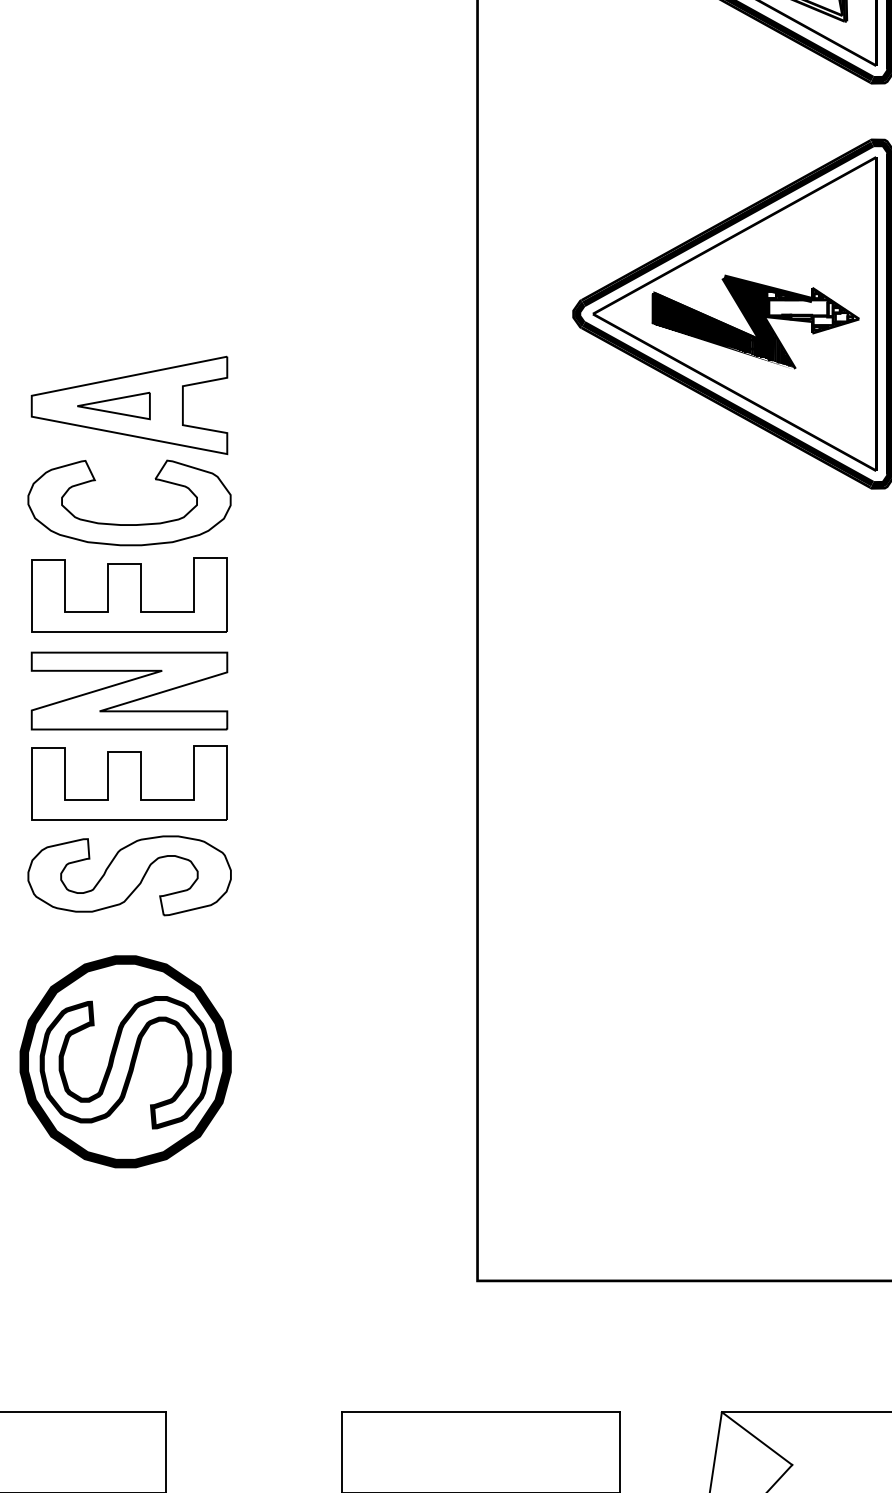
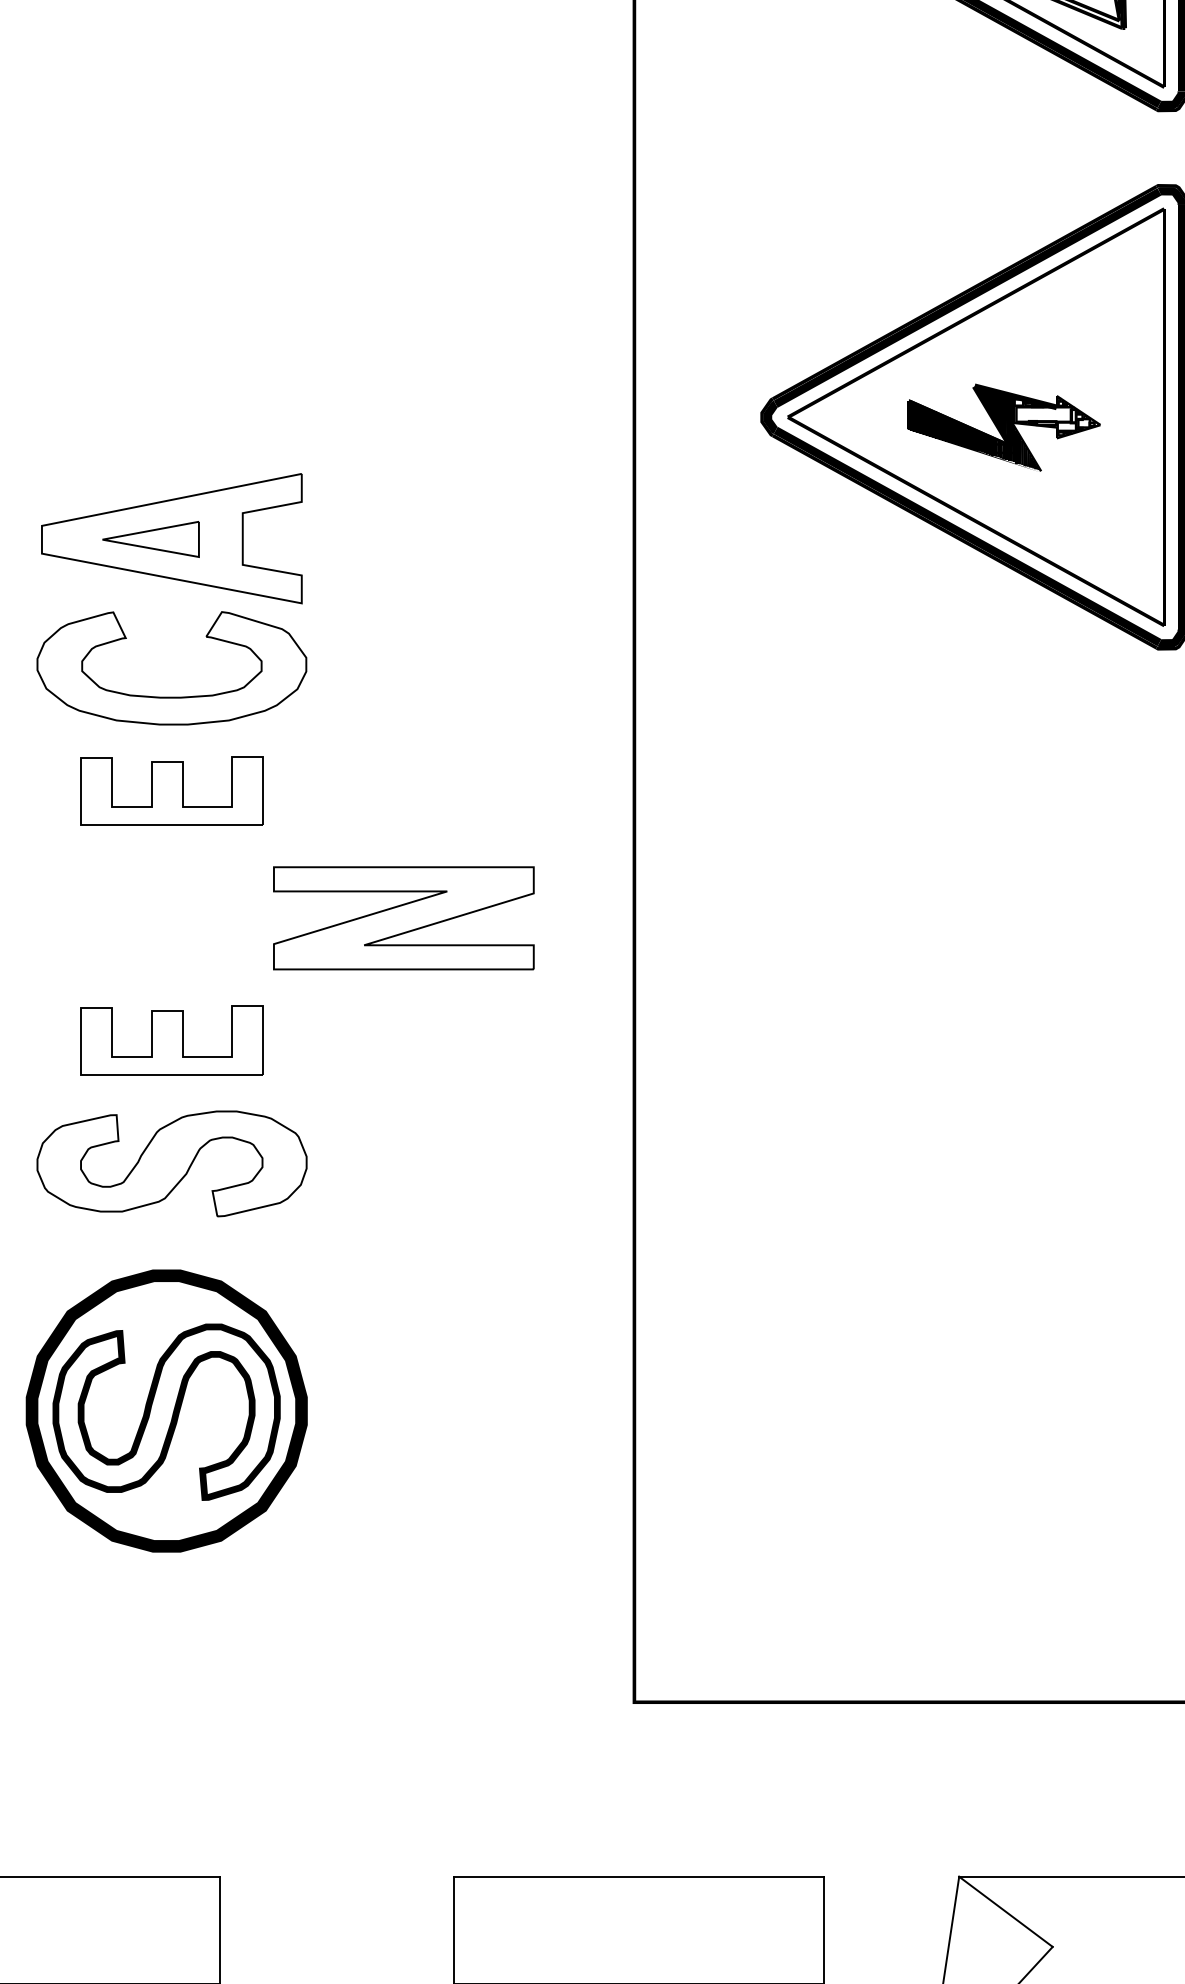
part: (755, 321) -> (1003, 427), size x0.7
part: (129, 594) -> (171, 790), size x0.7
part: (129, 691) -> (403, 918), moved
part: (129, 782) -> (171, 1040), size x0.7

